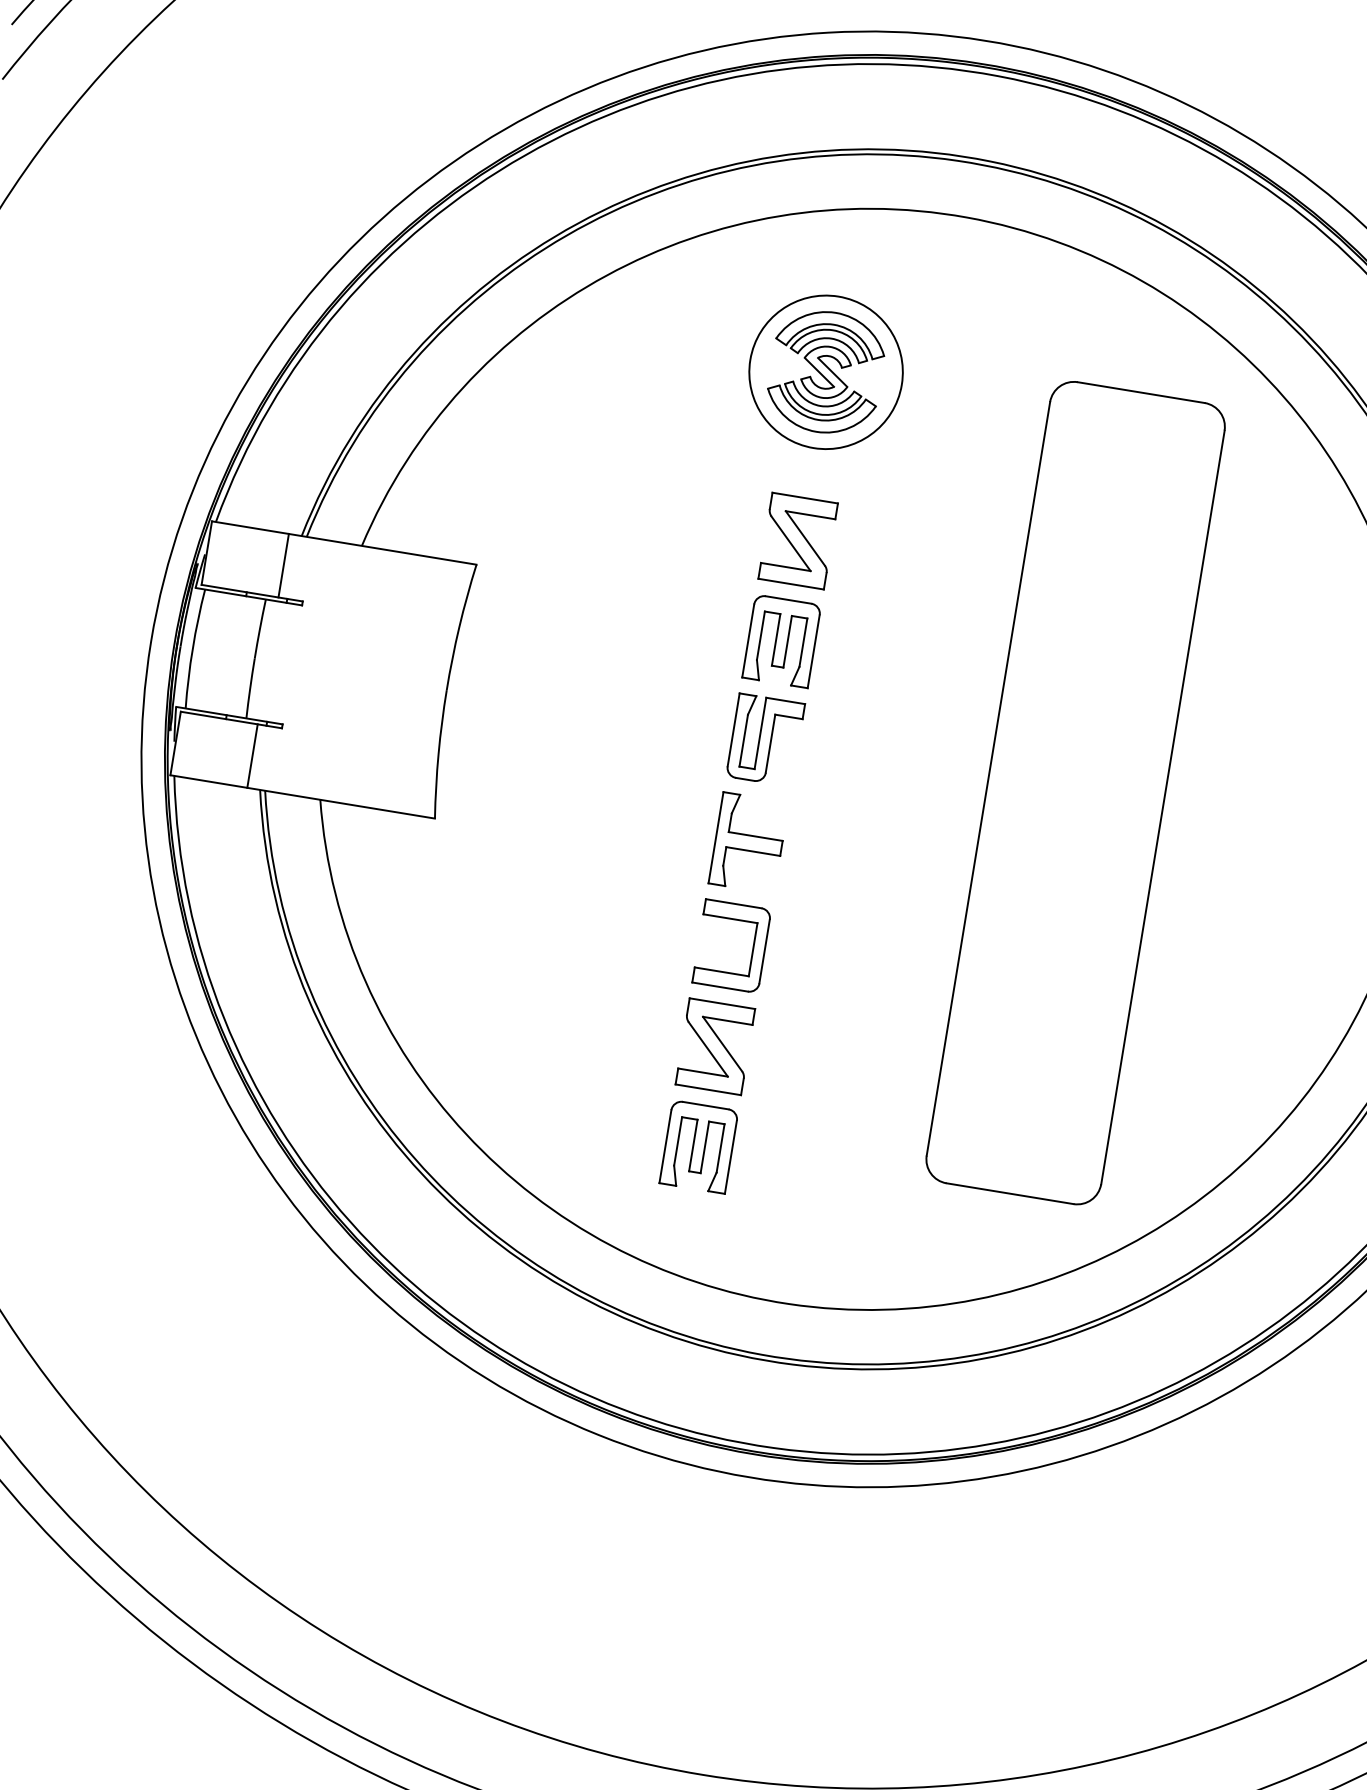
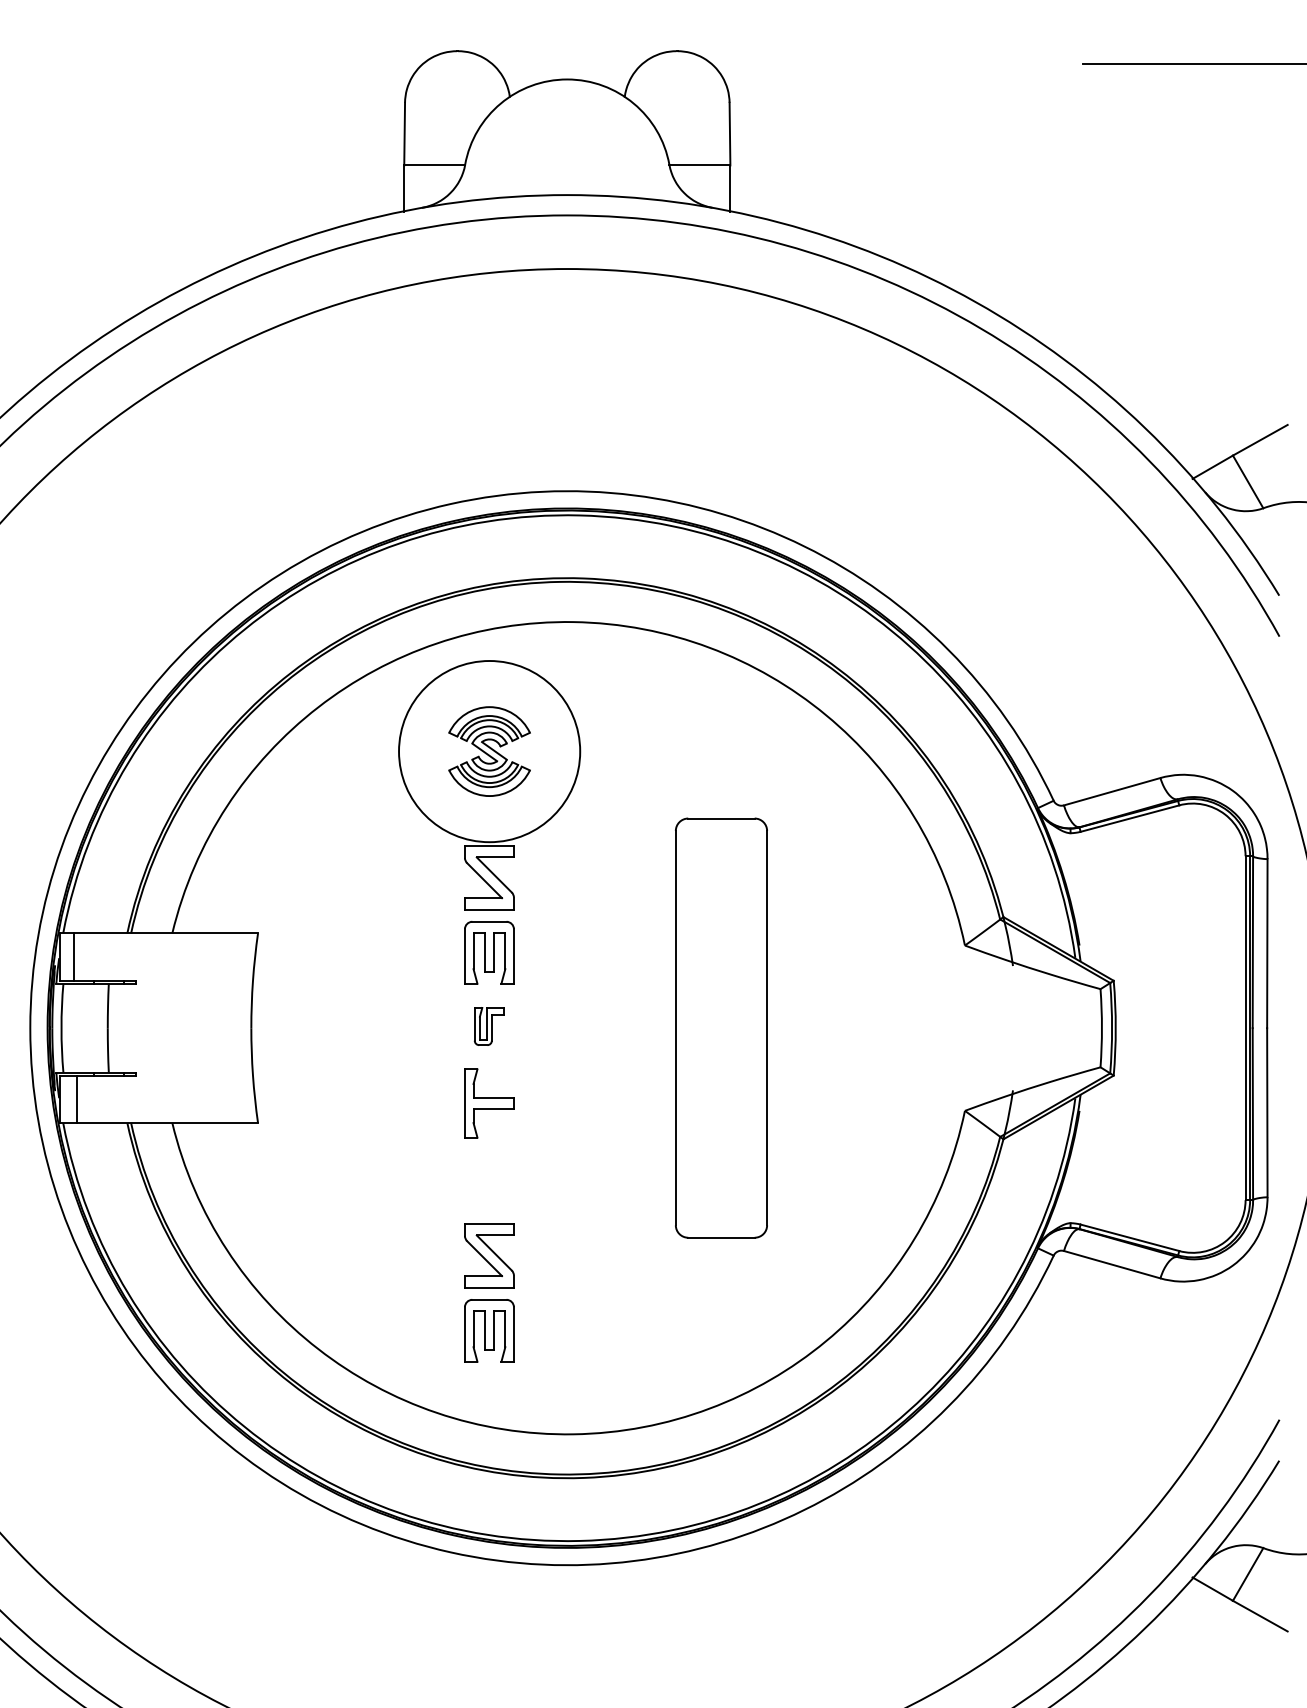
circle: (825, 372) -> (489, 751), size x1.6
line: (283, 564) -> (73, 956), moved
part: (765, 740) -> (489, 1026), size x0.6
line: (252, 756) -> (76, 1099), moved
part: (1075, 792) -> (721, 1027), size x0.7
part: (752, 949) -> (504, 1180), removed

